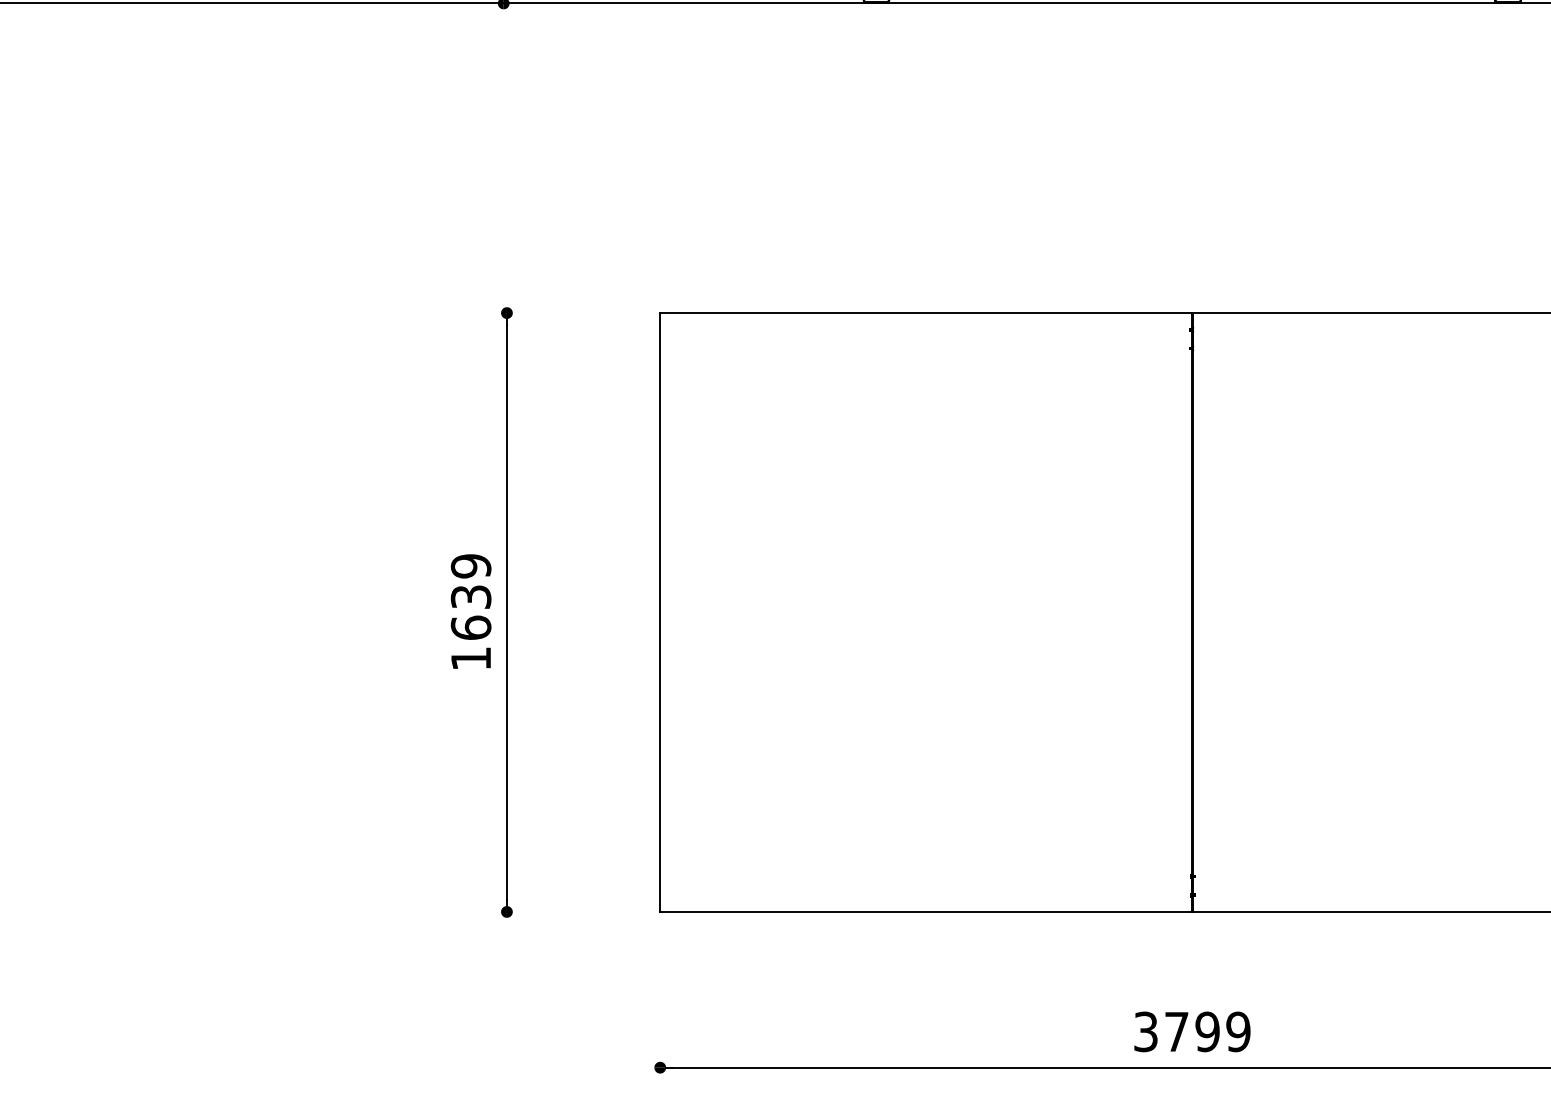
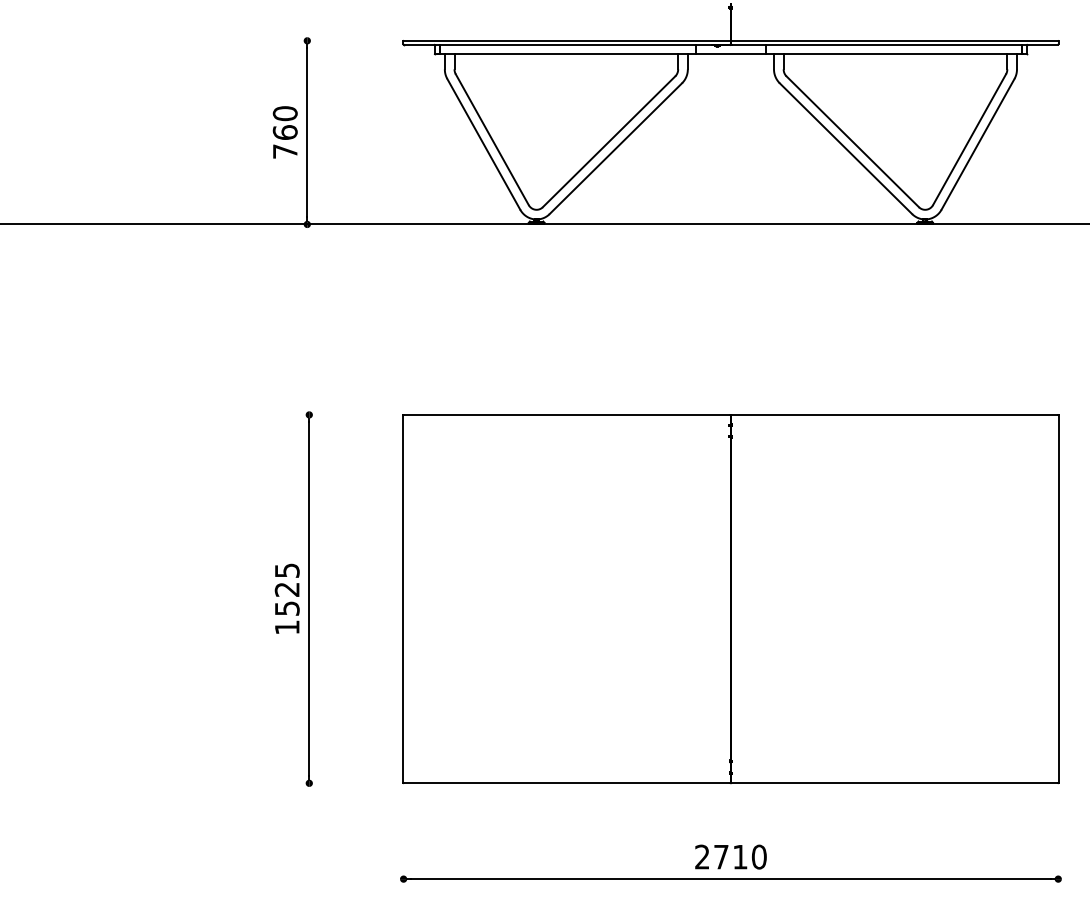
text: (469, 596) -> (286, 589), 1639 -> 1525
text: (1191, 1030) -> (730, 856), 3799 -> 2710

